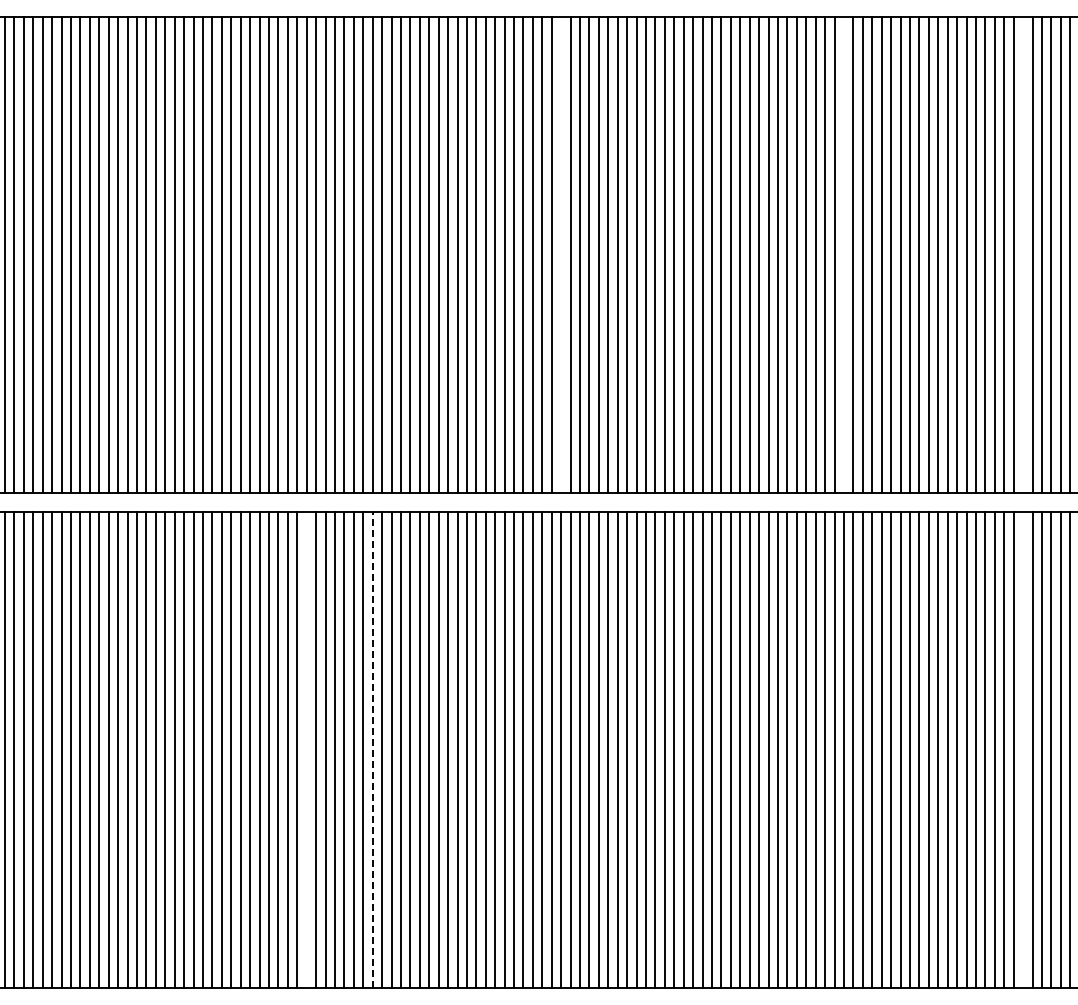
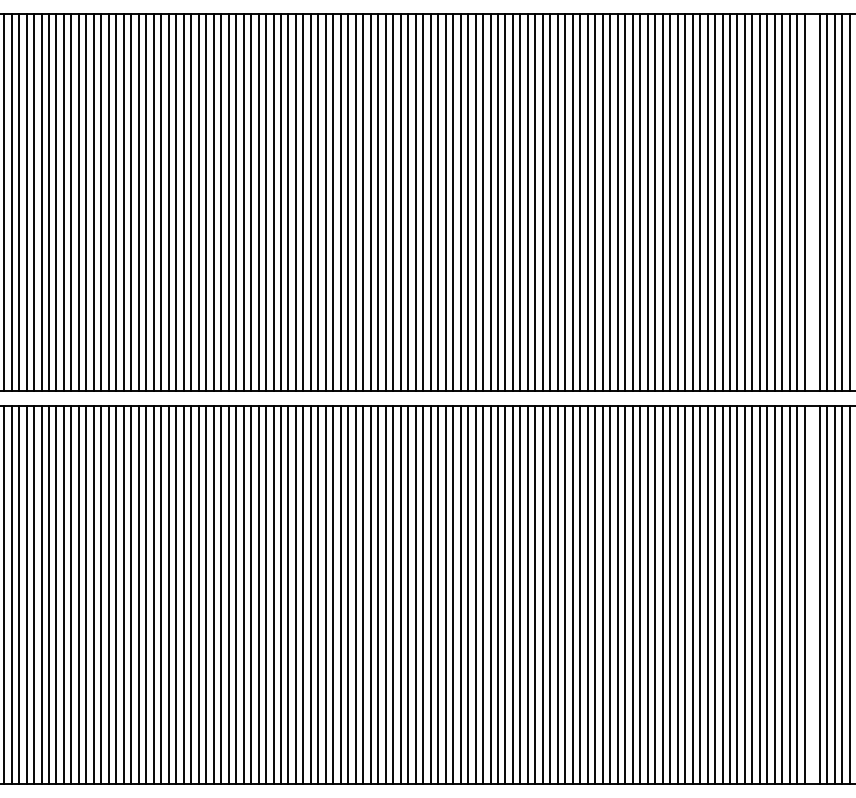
line: (561, 254) -> (445, 202), added
line: (843, 254) -> (669, 202), added
line: (306, 749) -> (243, 595), added
line: (372, 749) -> (295, 595), dashed -> solid

